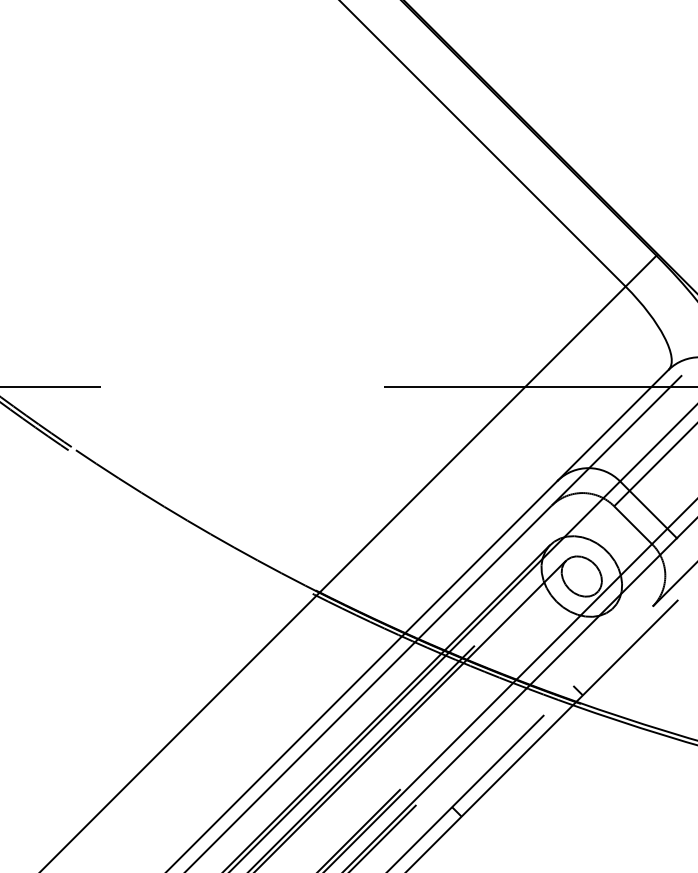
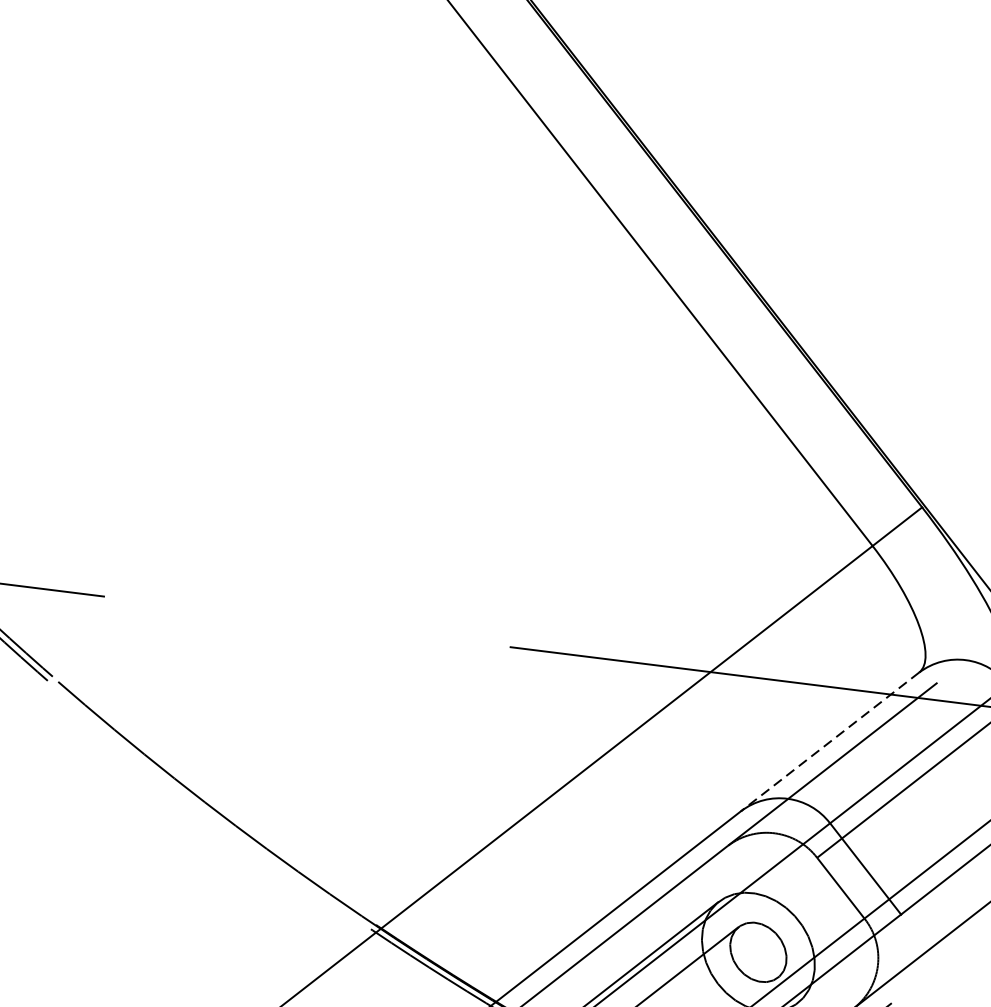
line: (612, 425) -> (829, 742), solid -> dashed

